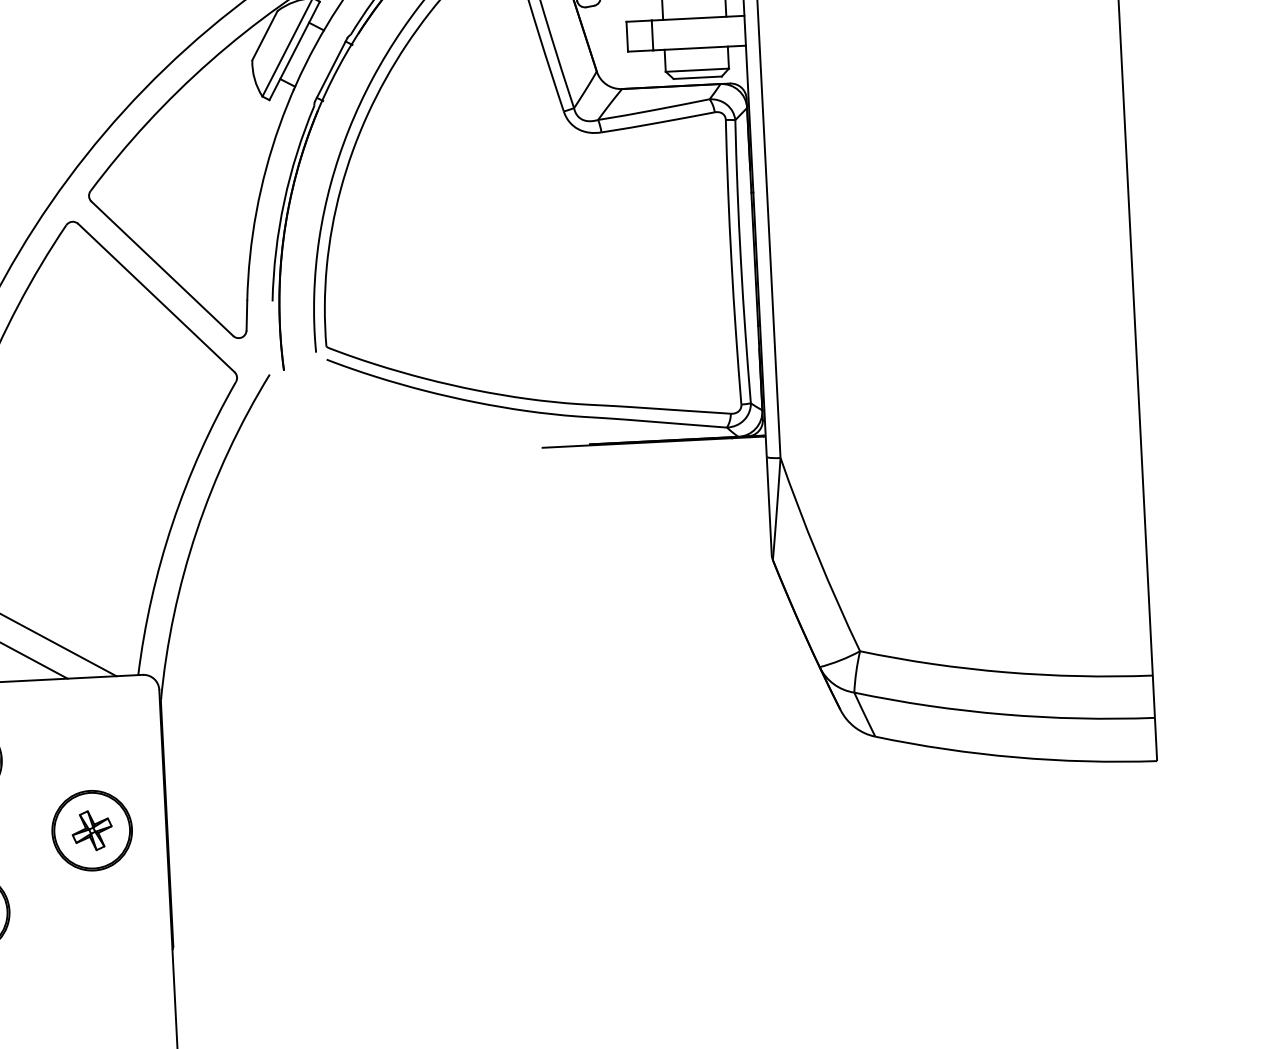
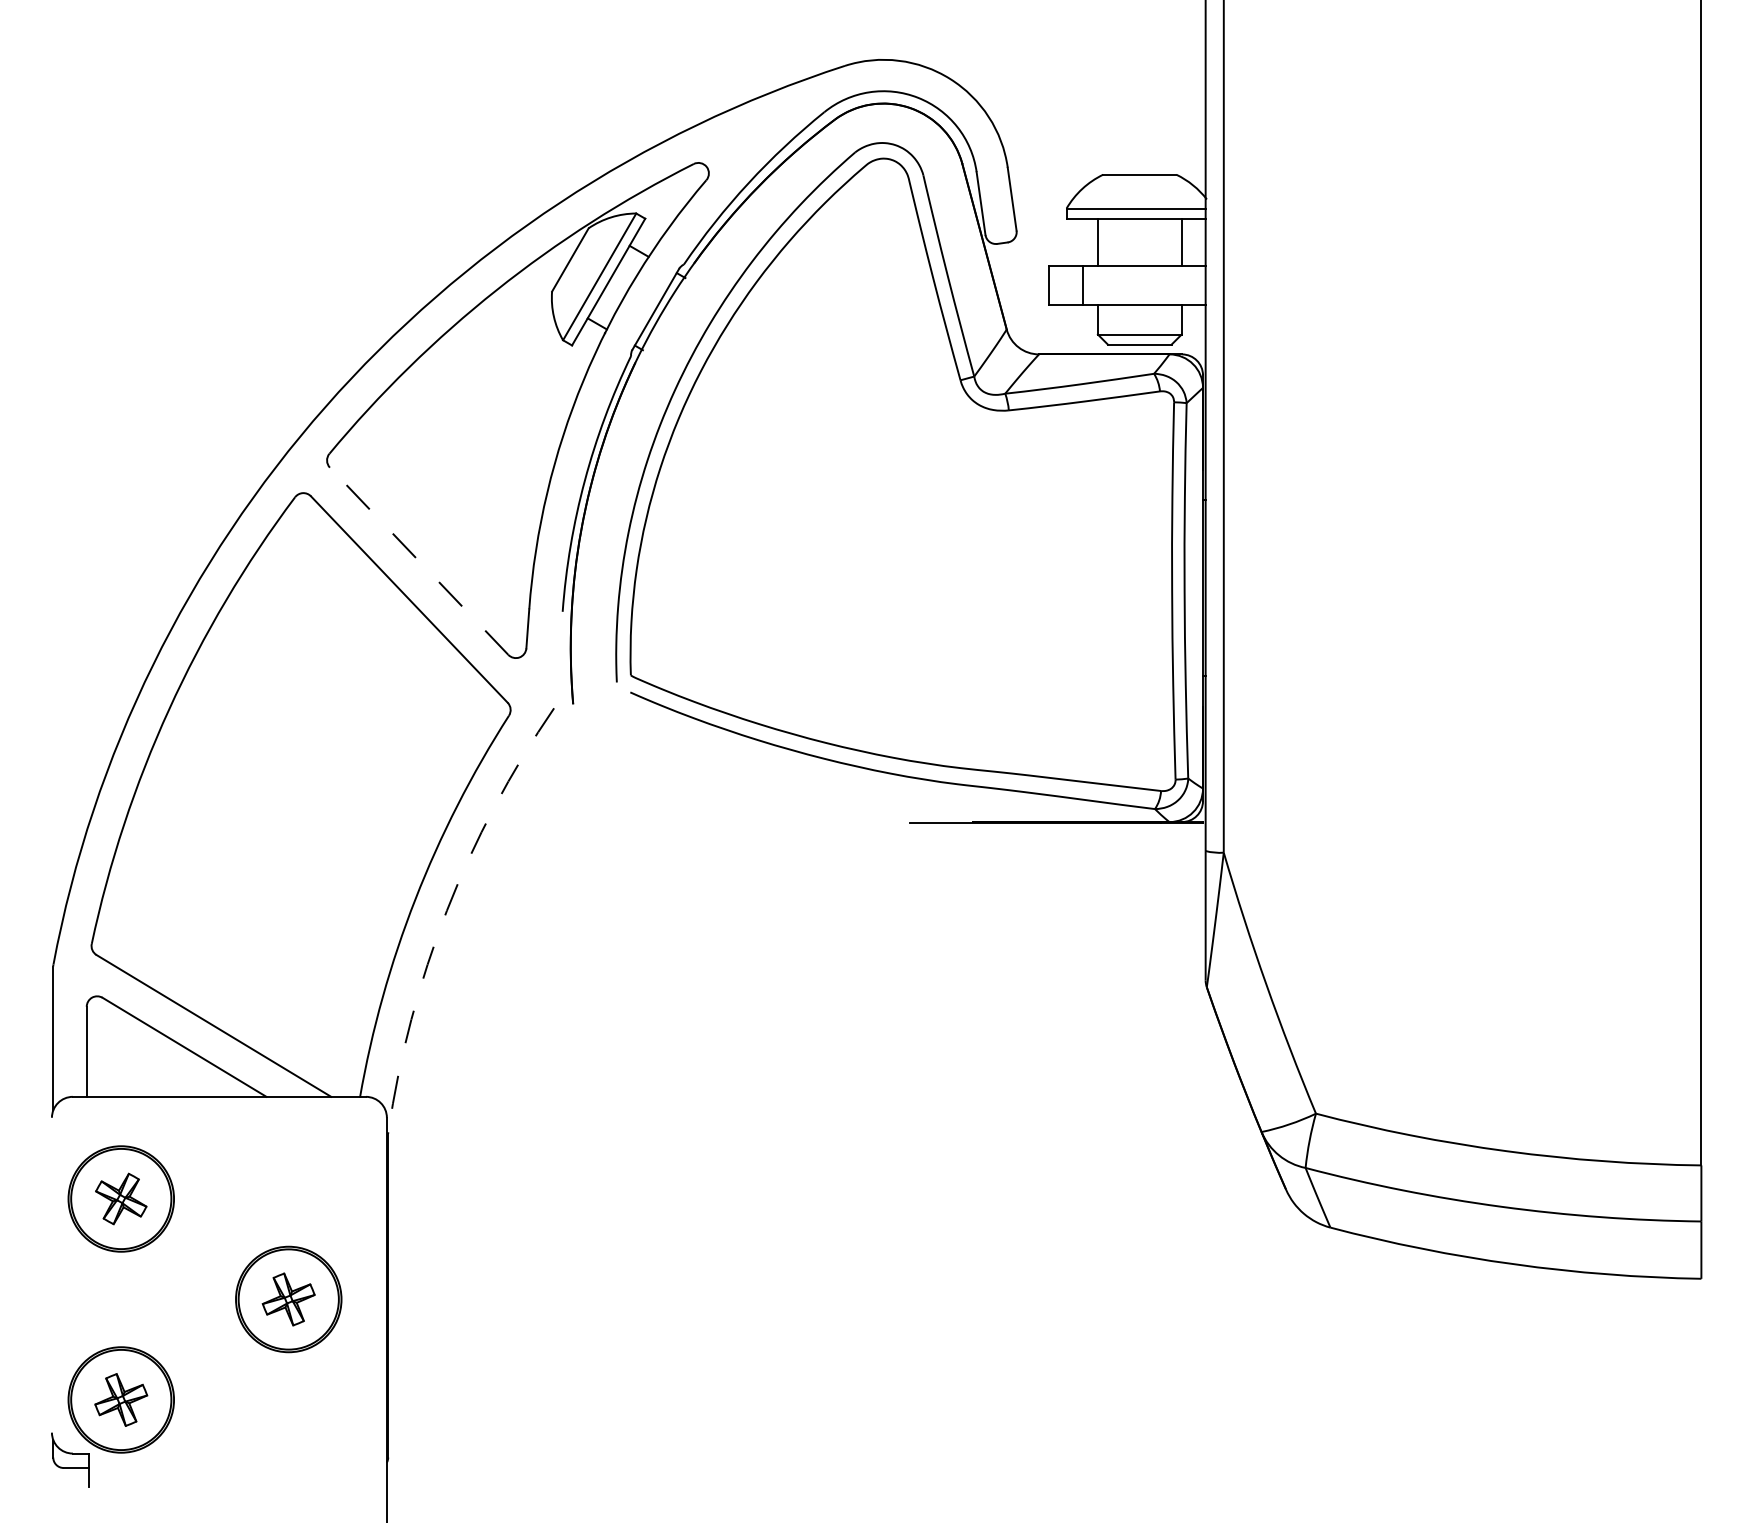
line: (161, 268) -> (418, 560), solid -> dashed
arc: (196, 531) -> (446, 910), solid -> dashed

